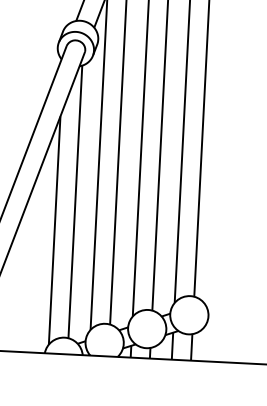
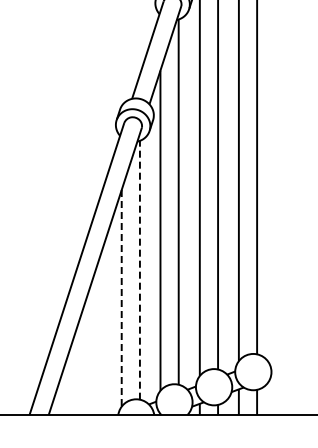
line: (74, 201) -> (139, 269), solid -> dashed
line: (54, 230) -> (121, 298), solid -> dashed

